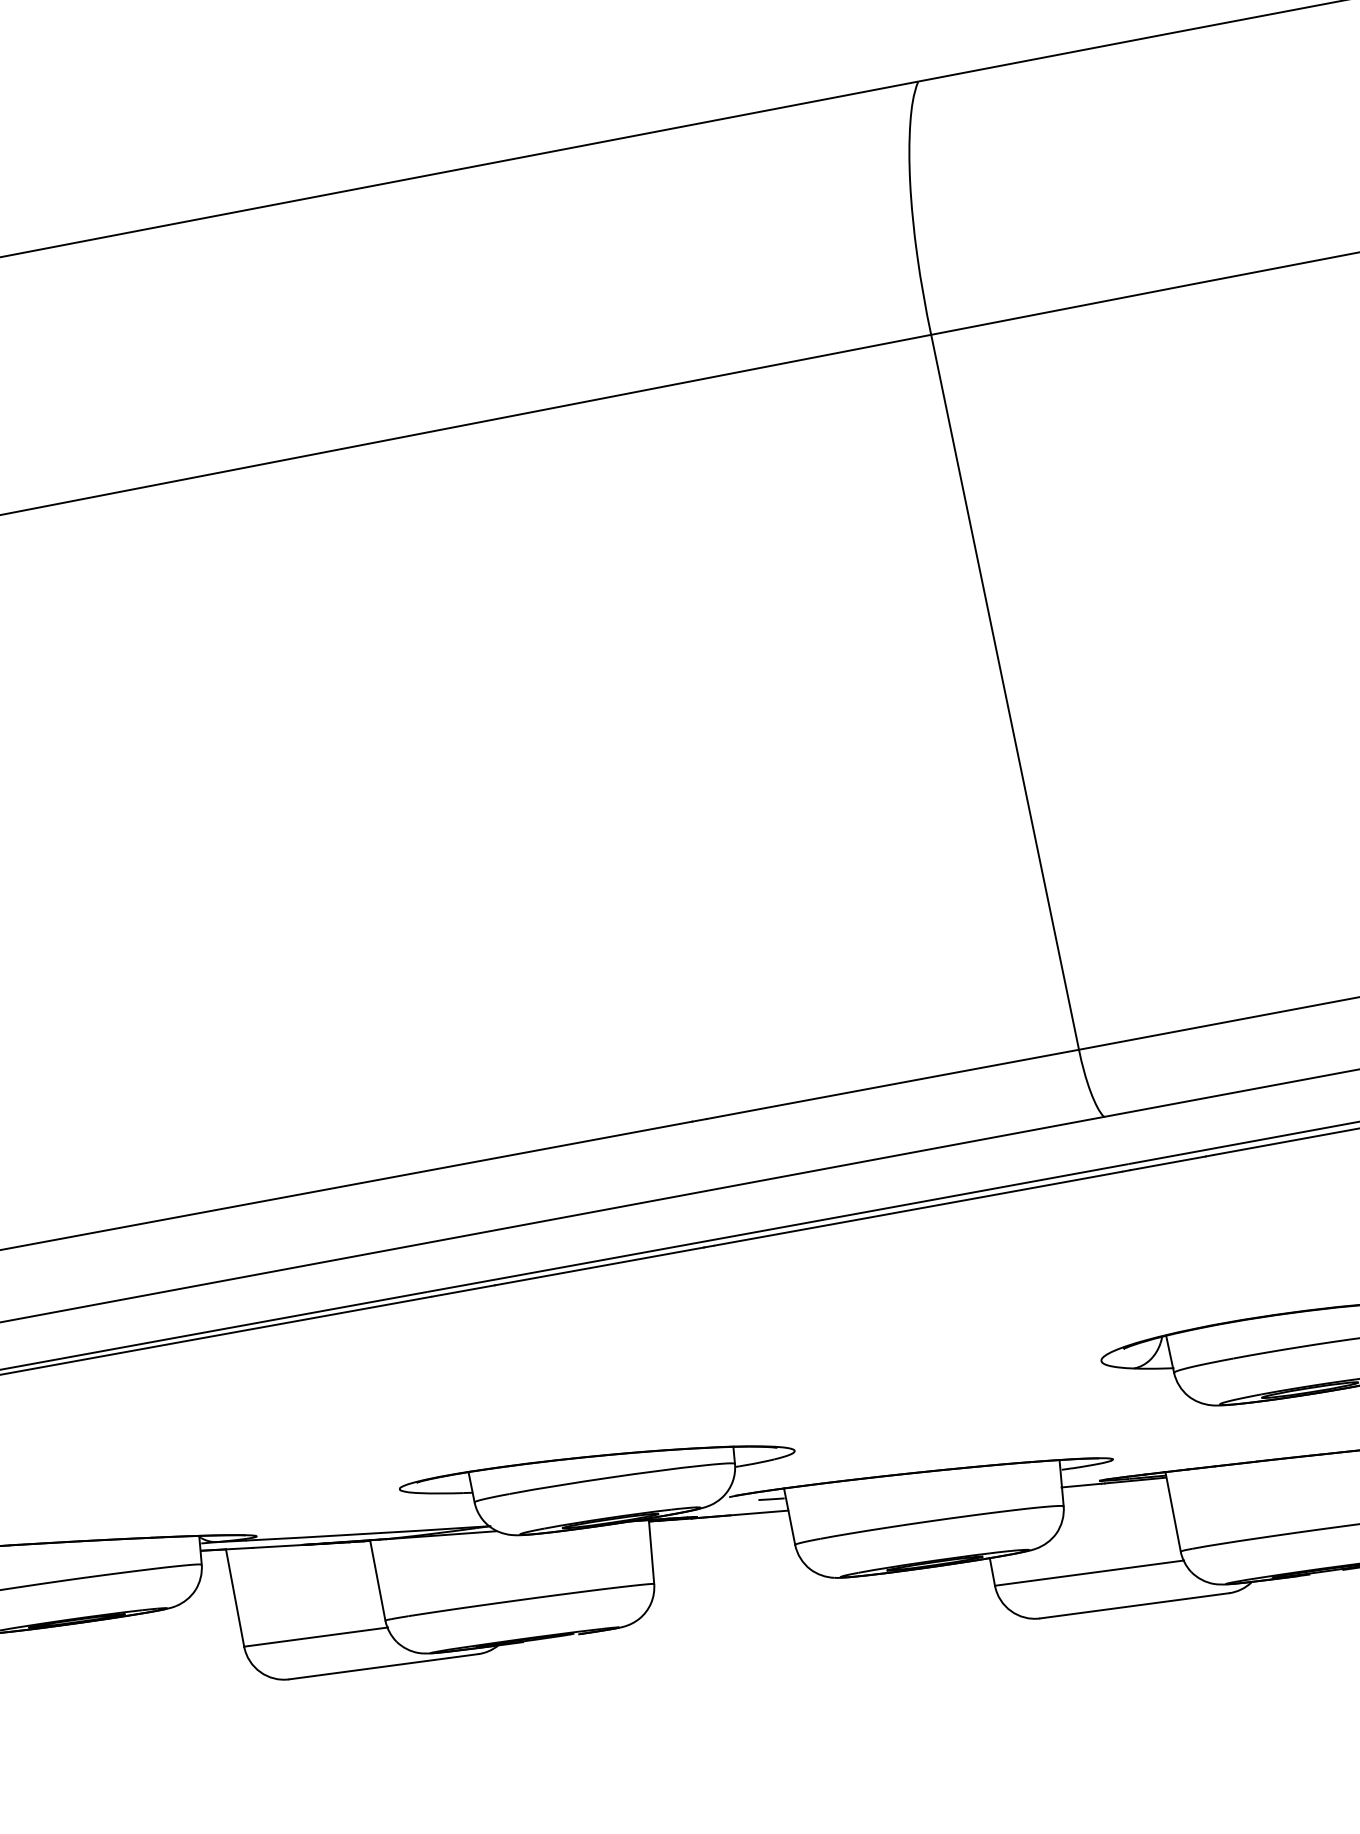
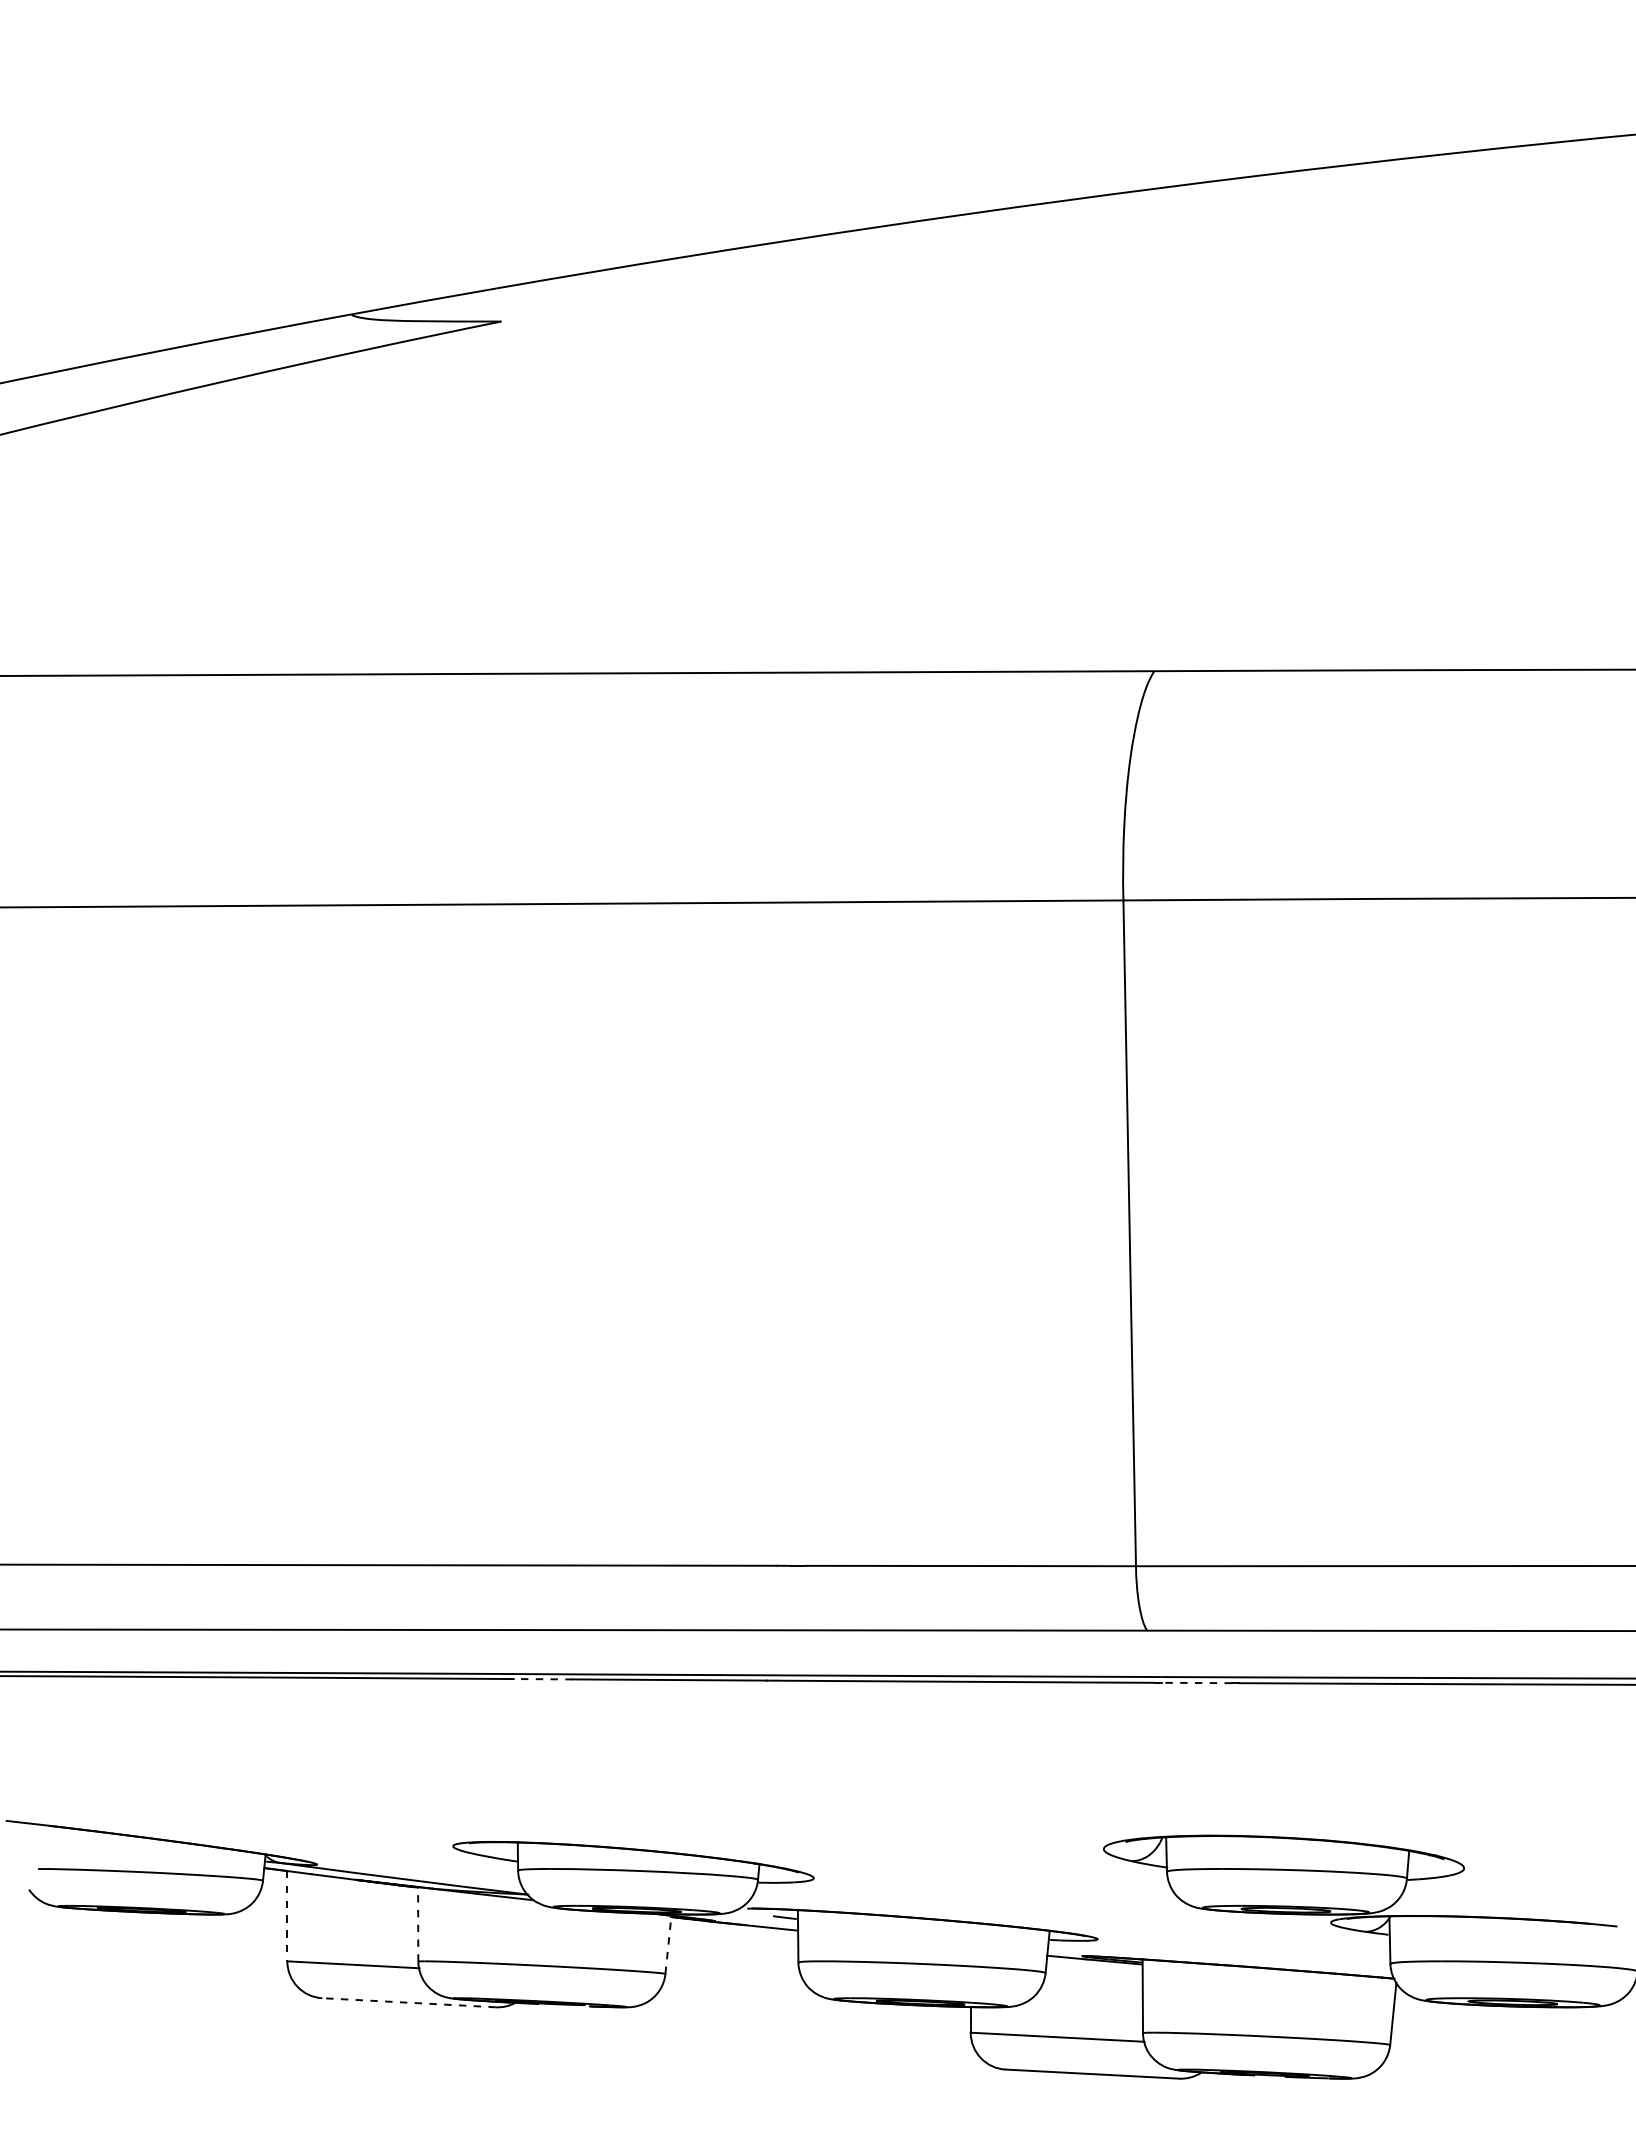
line: (1167, 1163) -> (1196, 1683), solid -> dashed
line: (463, 1291) -> (543, 1679), solid -> dashed
line: (651, 1551) -> (668, 1944), solid -> dashed
line: (377, 1579) -> (418, 1923), solid -> dashed
line: (235, 1598) -> (287, 1916), solid -> dashed
line: (384, 1666) -> (409, 2002), solid -> dashed

